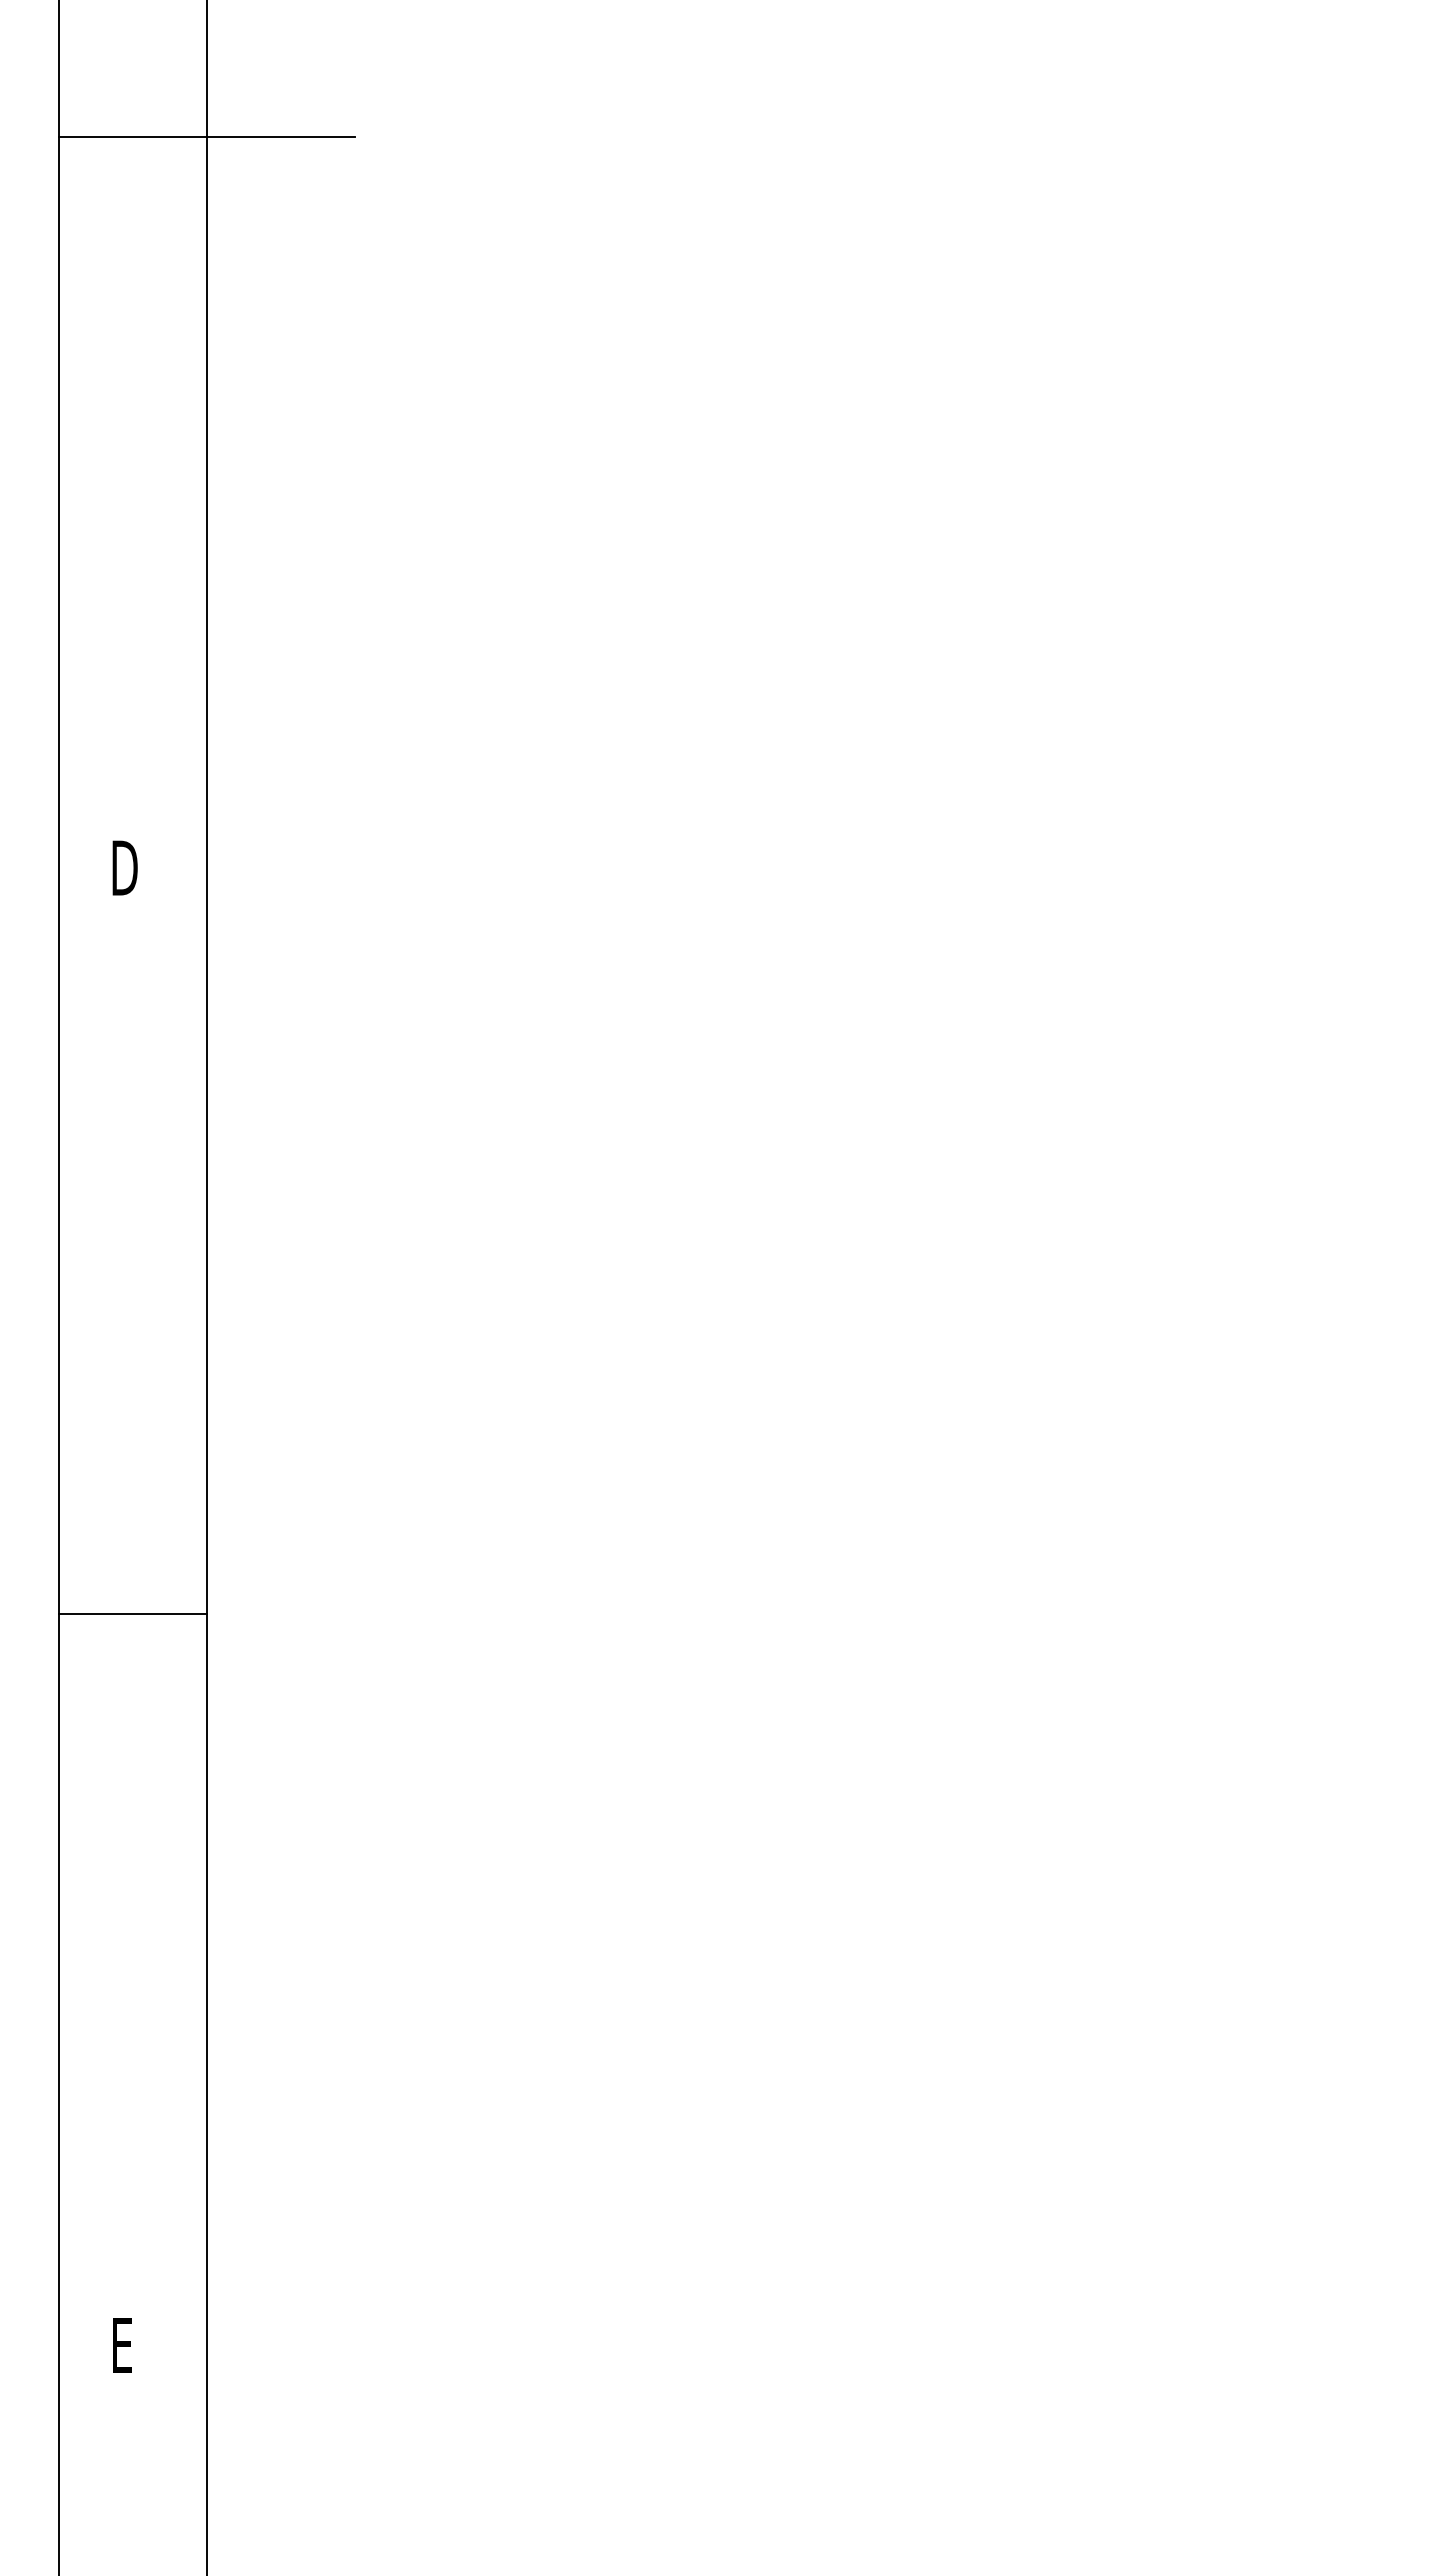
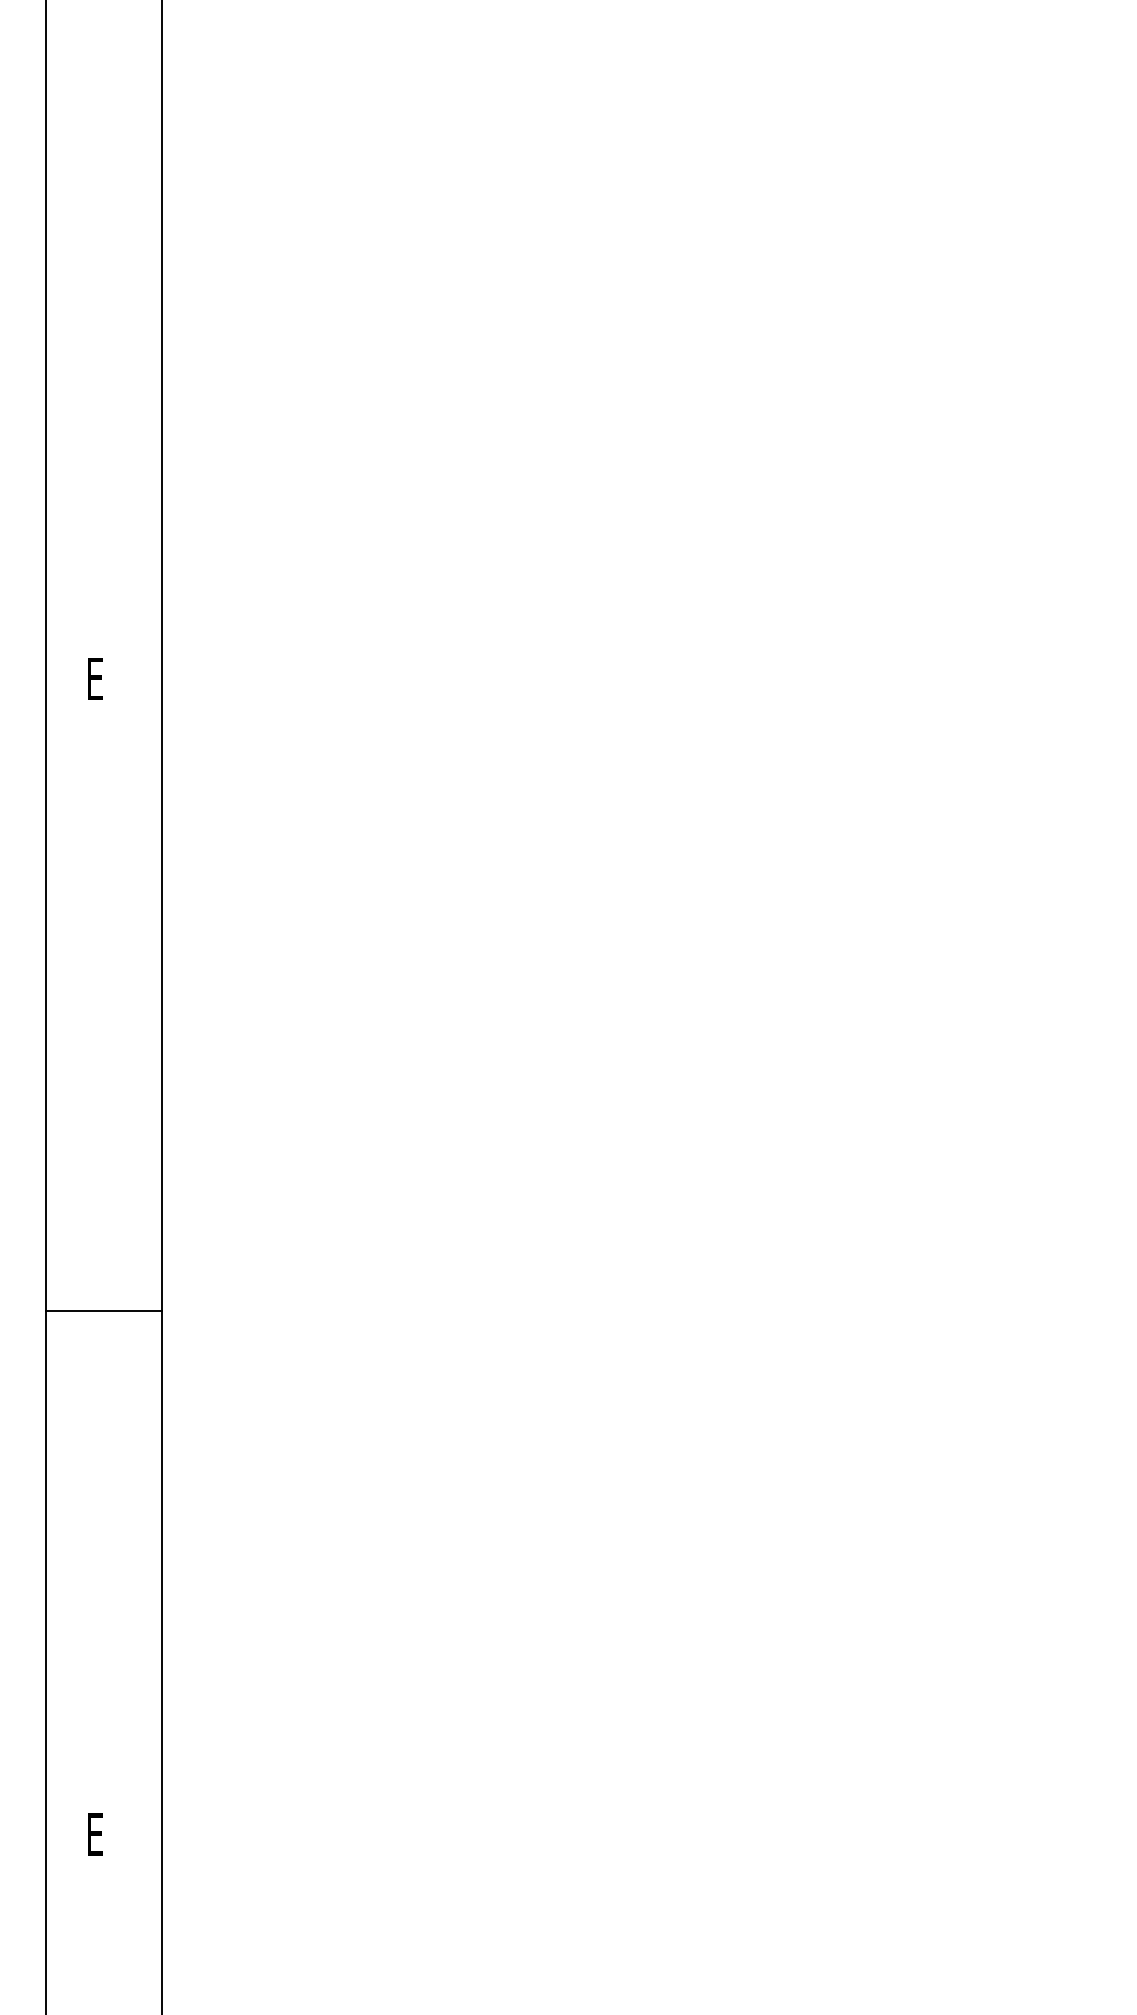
line: (206, 136) -> (161, 106), removed
text: (124, 867) -> (97, 678), D -> E
line: (133, 1613) -> (104, 1310), moved

